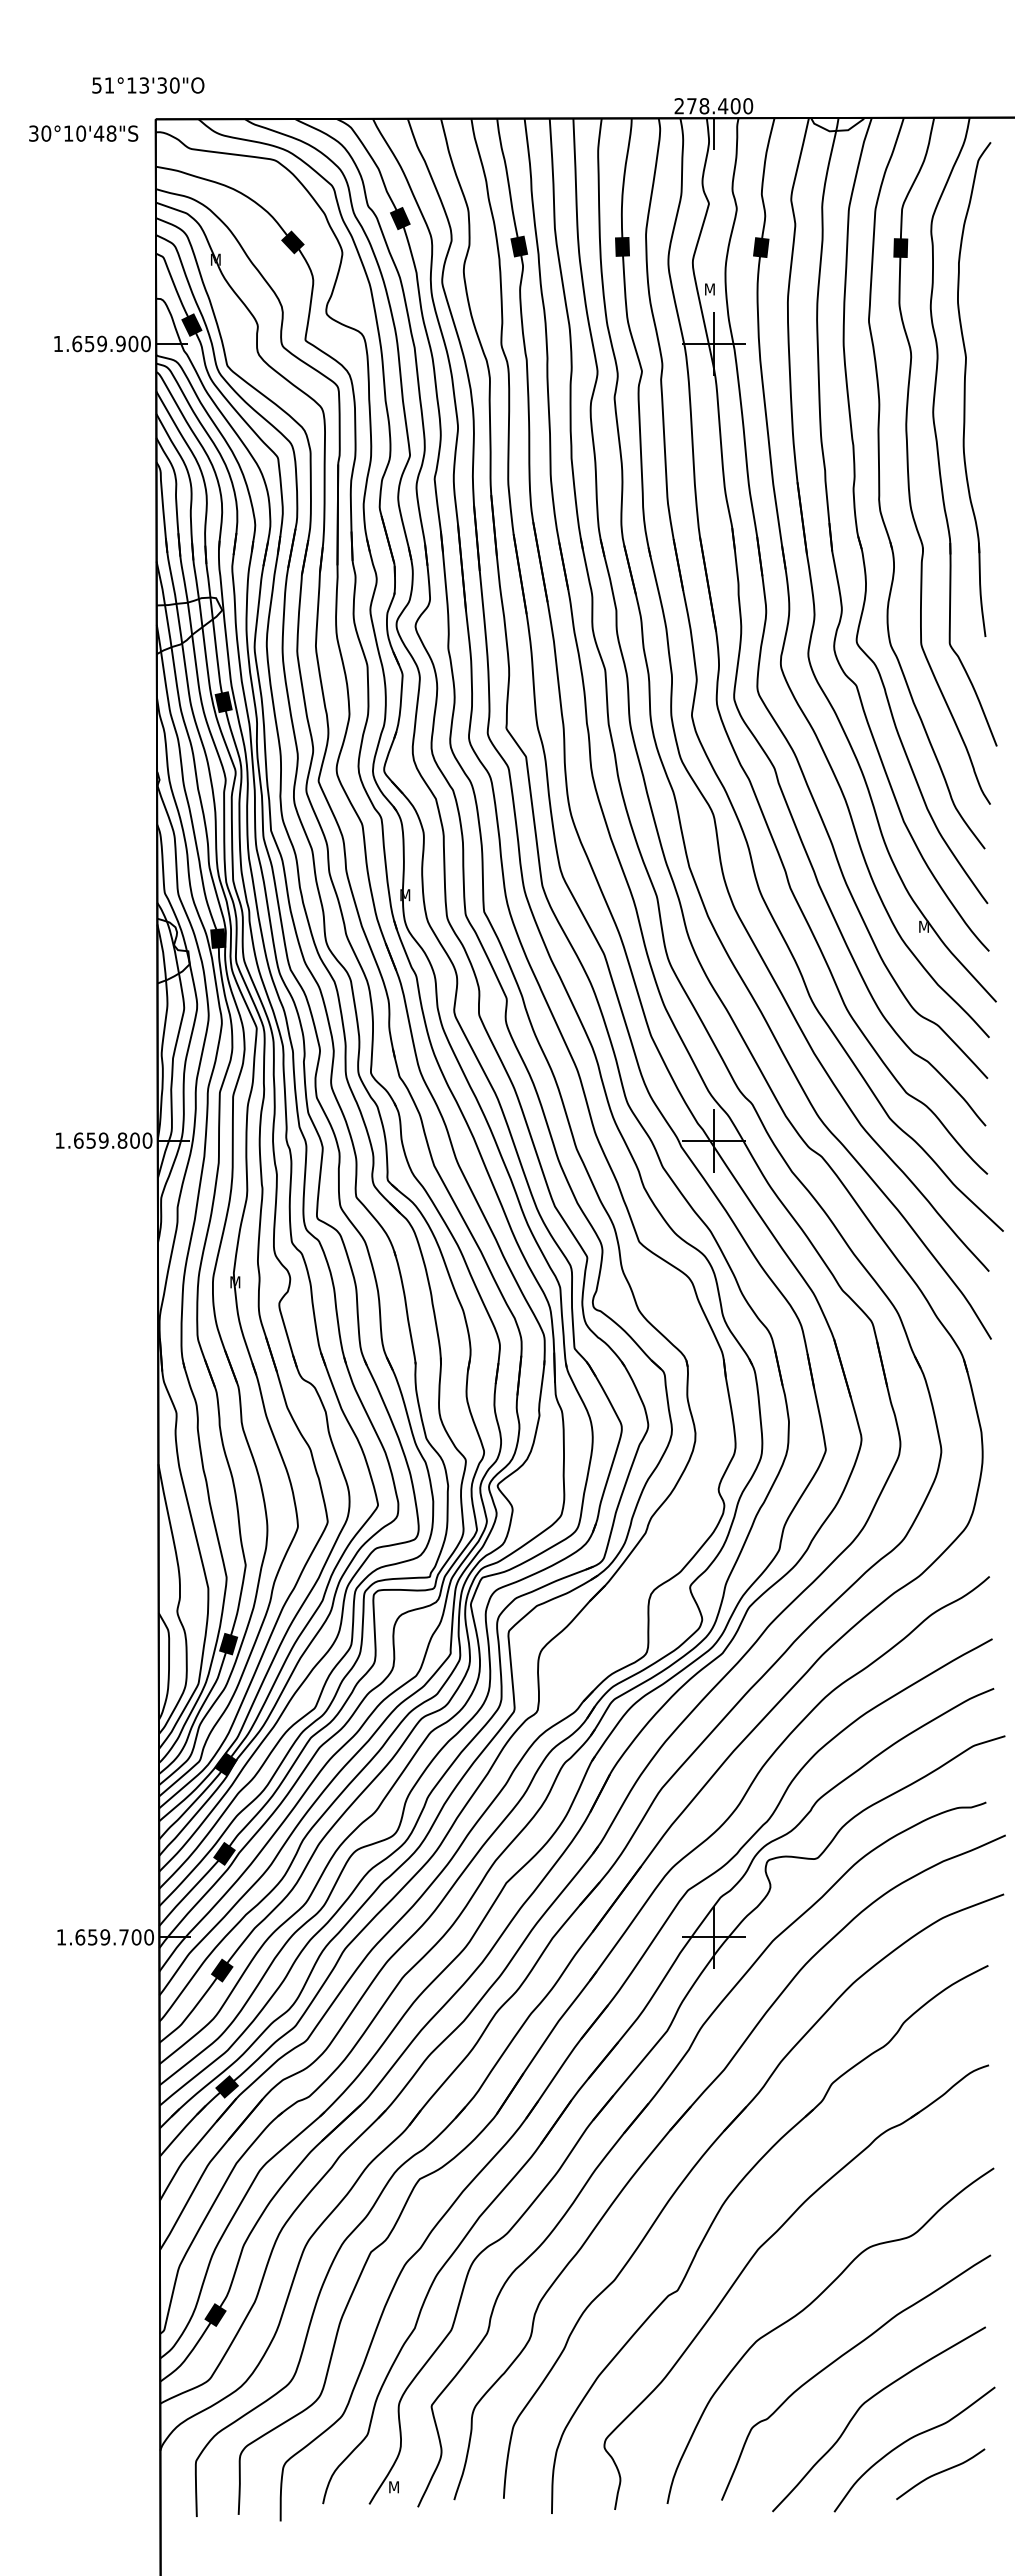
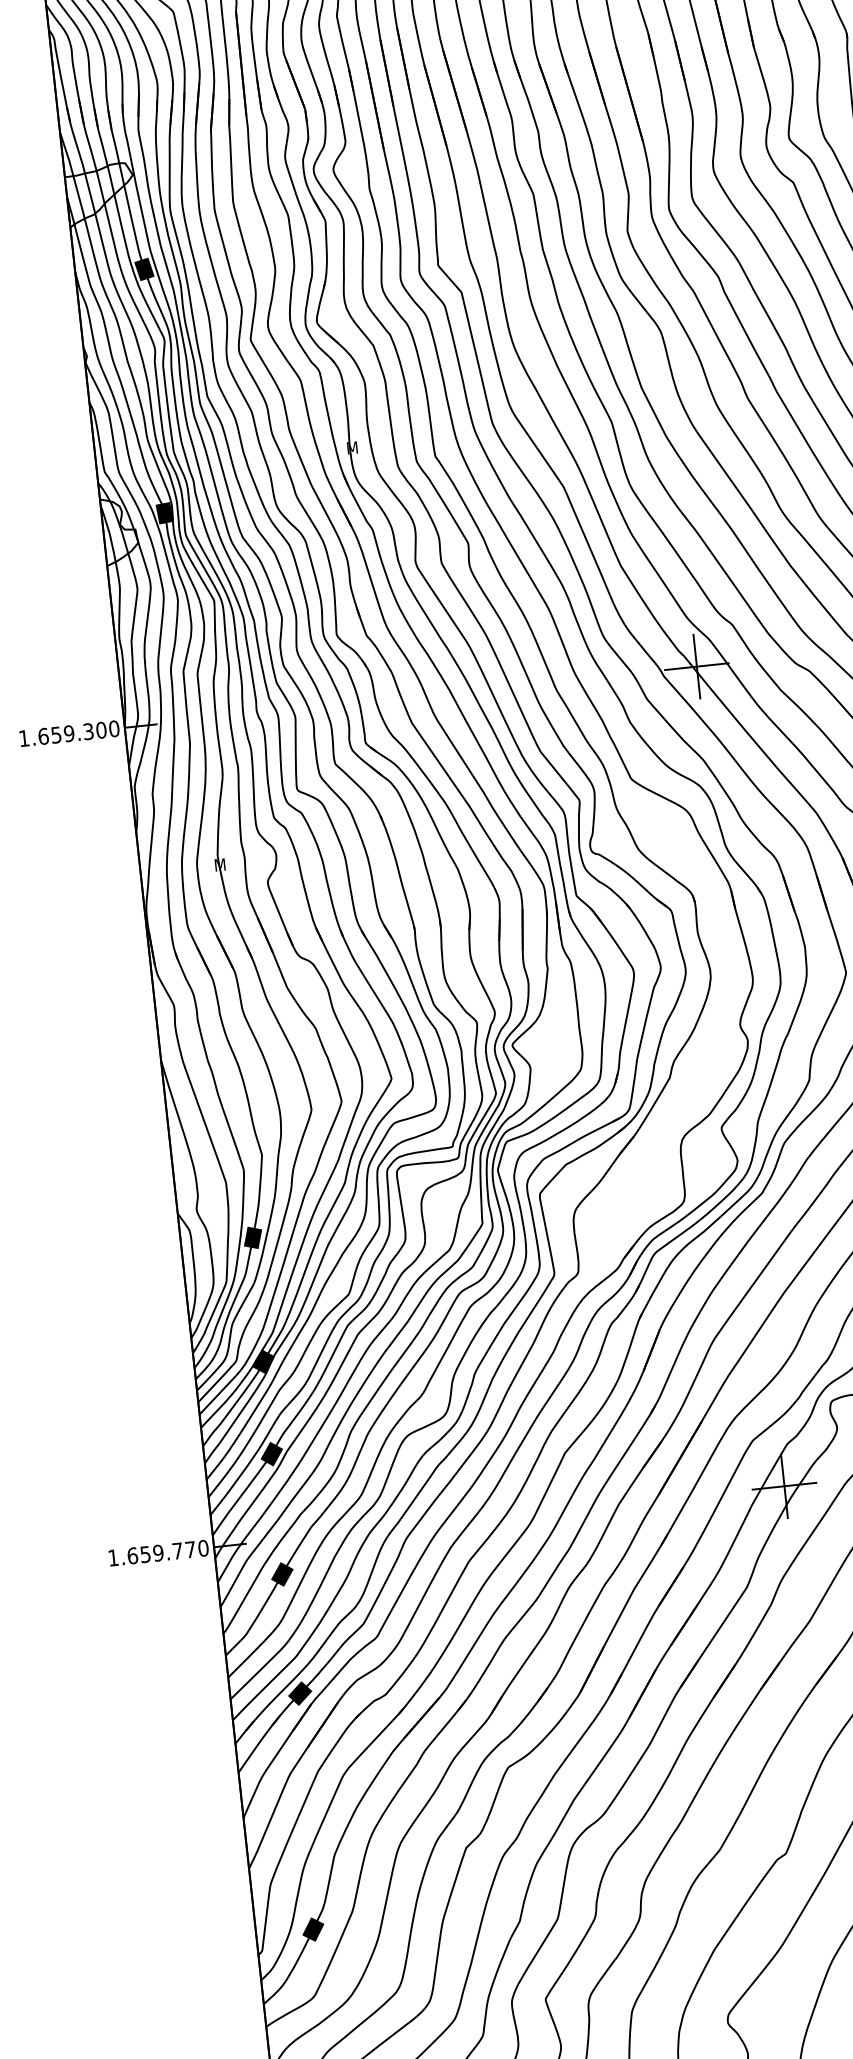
text: (122, 1140) -> (88, 731), 1.659.800 -> 1.659.300
text: (136, 1937) -> (190, 1549), 1.659.700 -> 1.659.770

